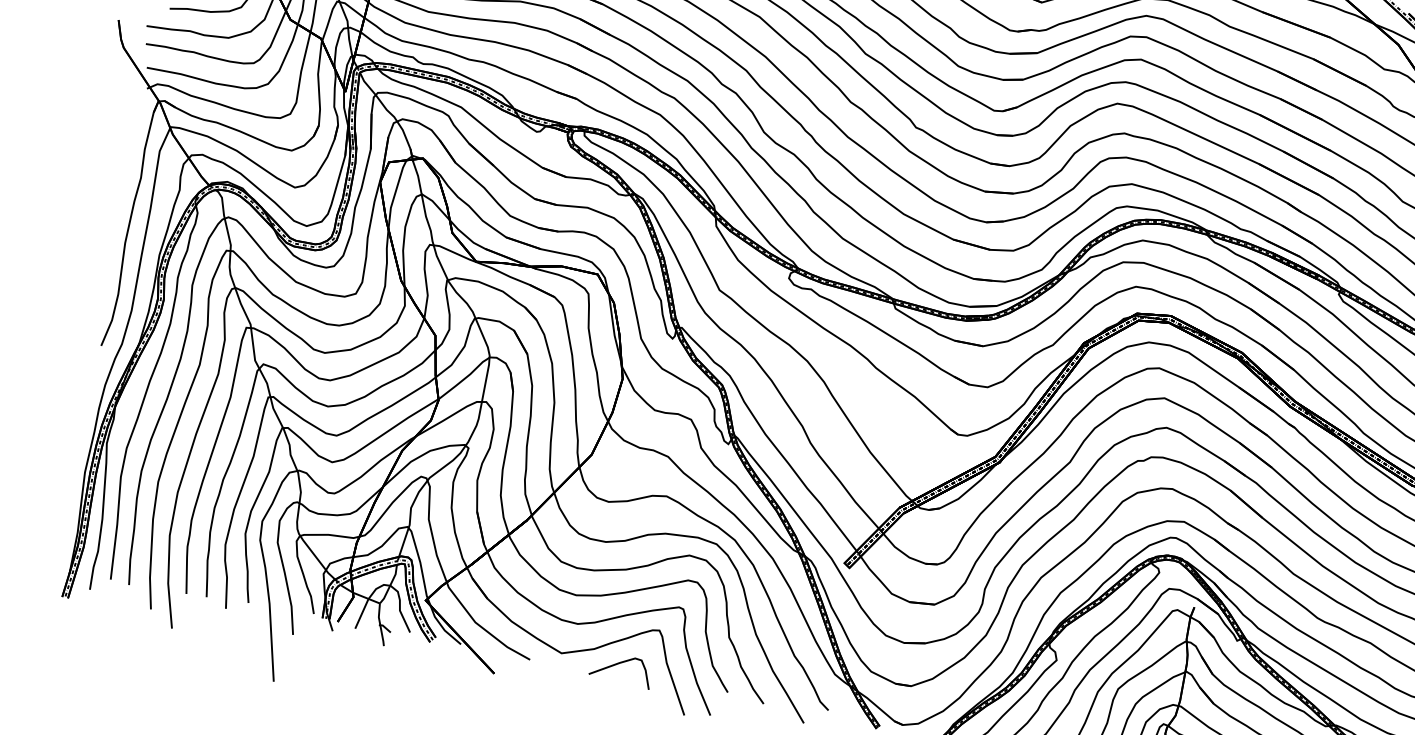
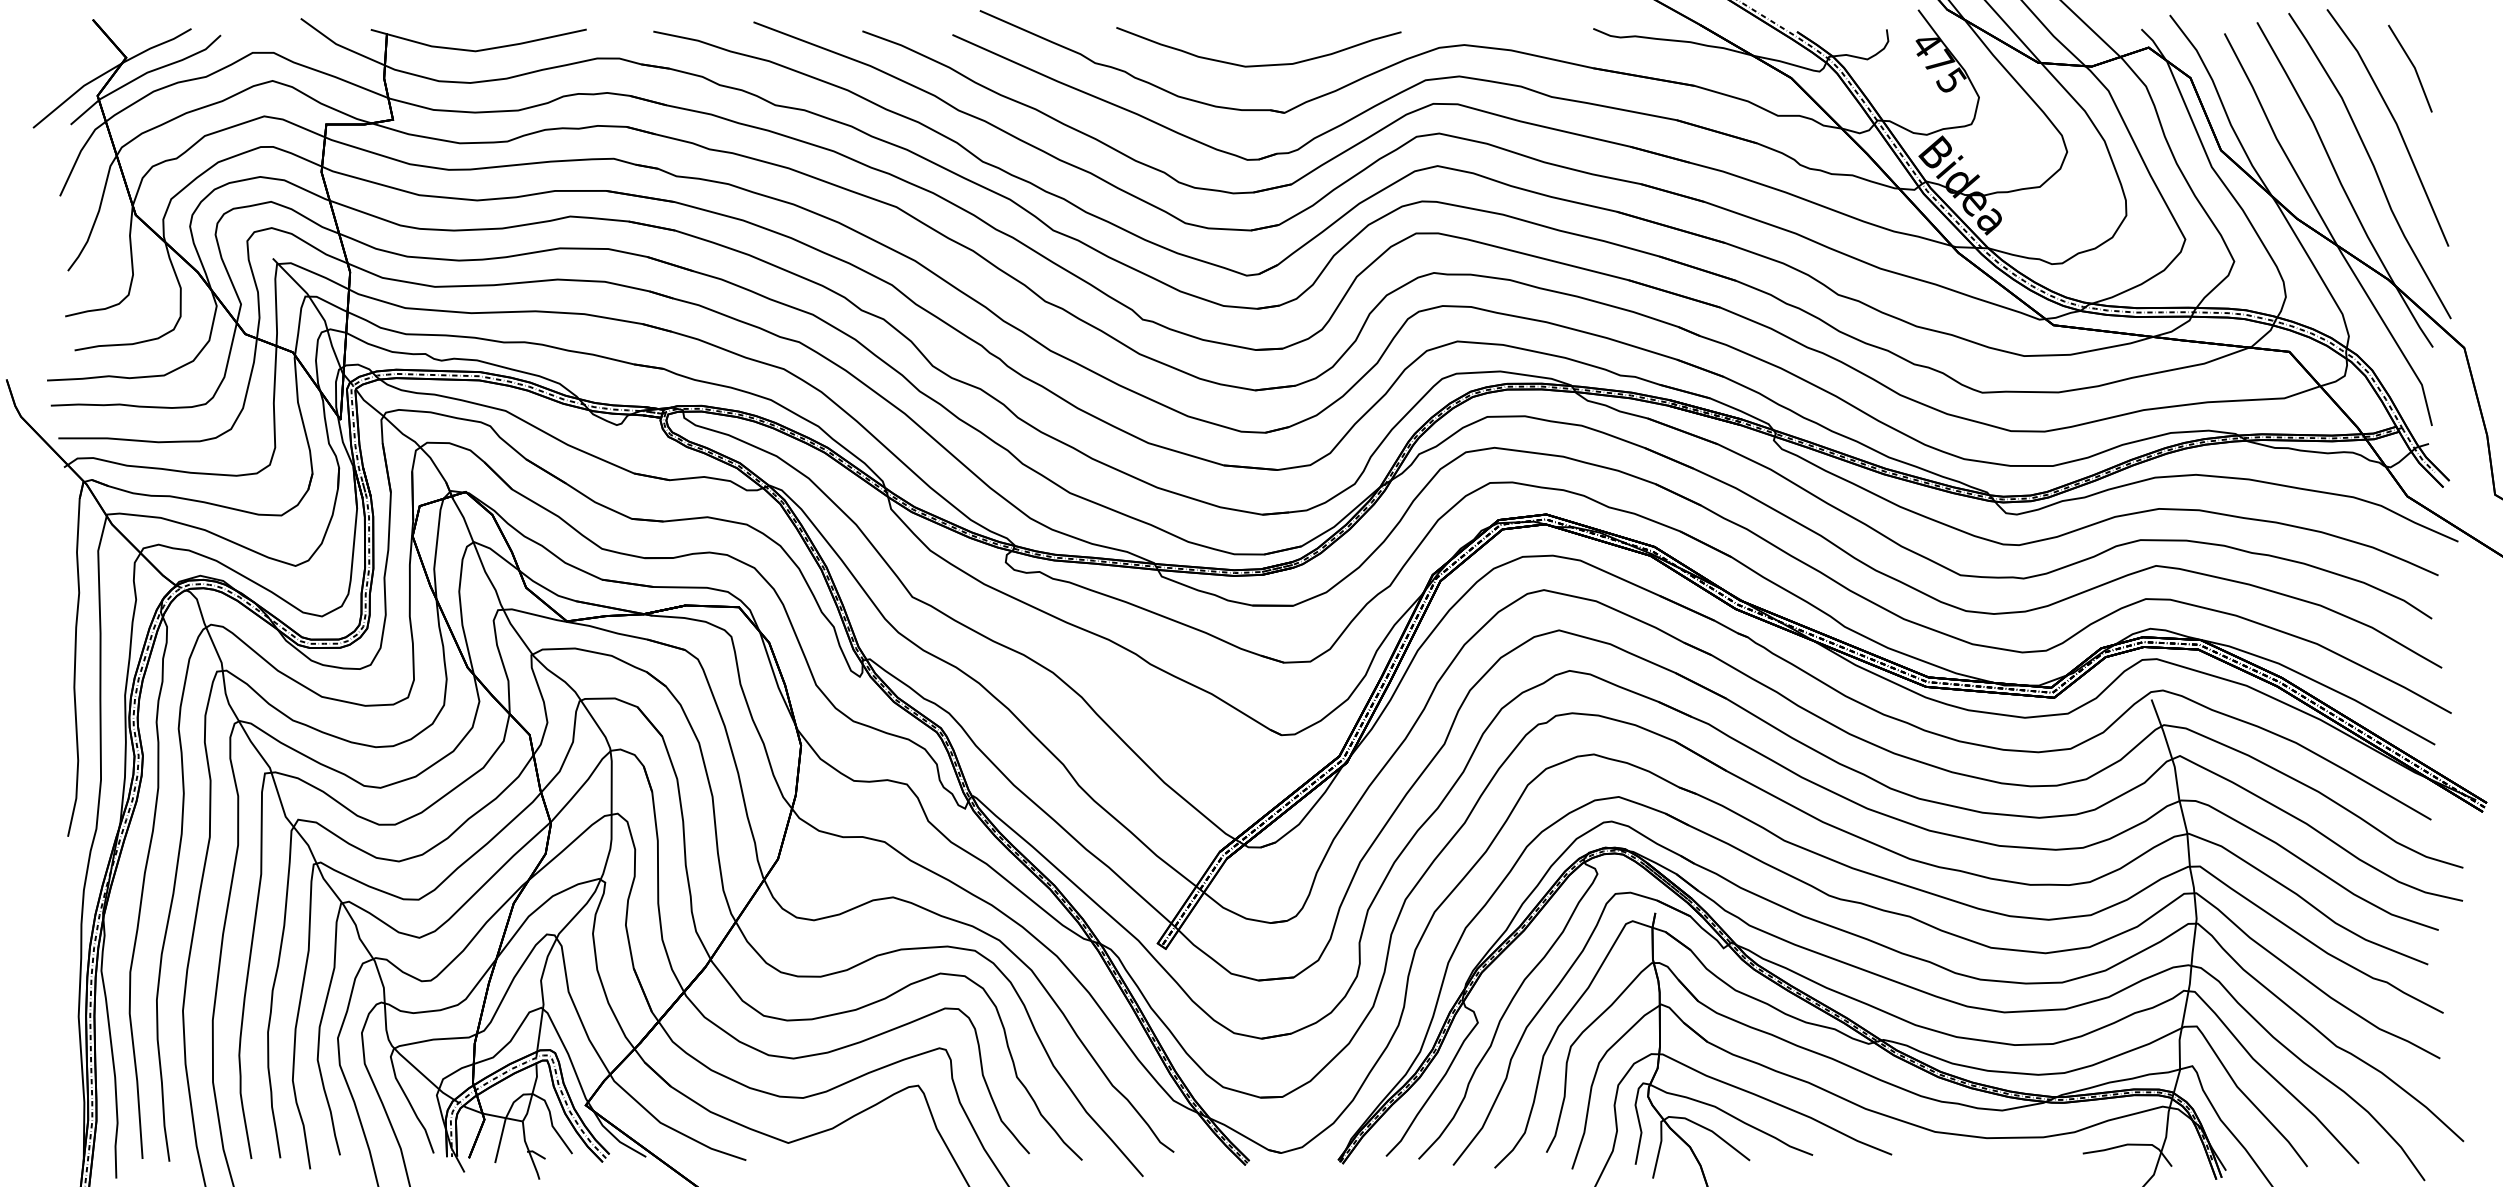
curve: (619, 663) -> (871, 1142), removed

